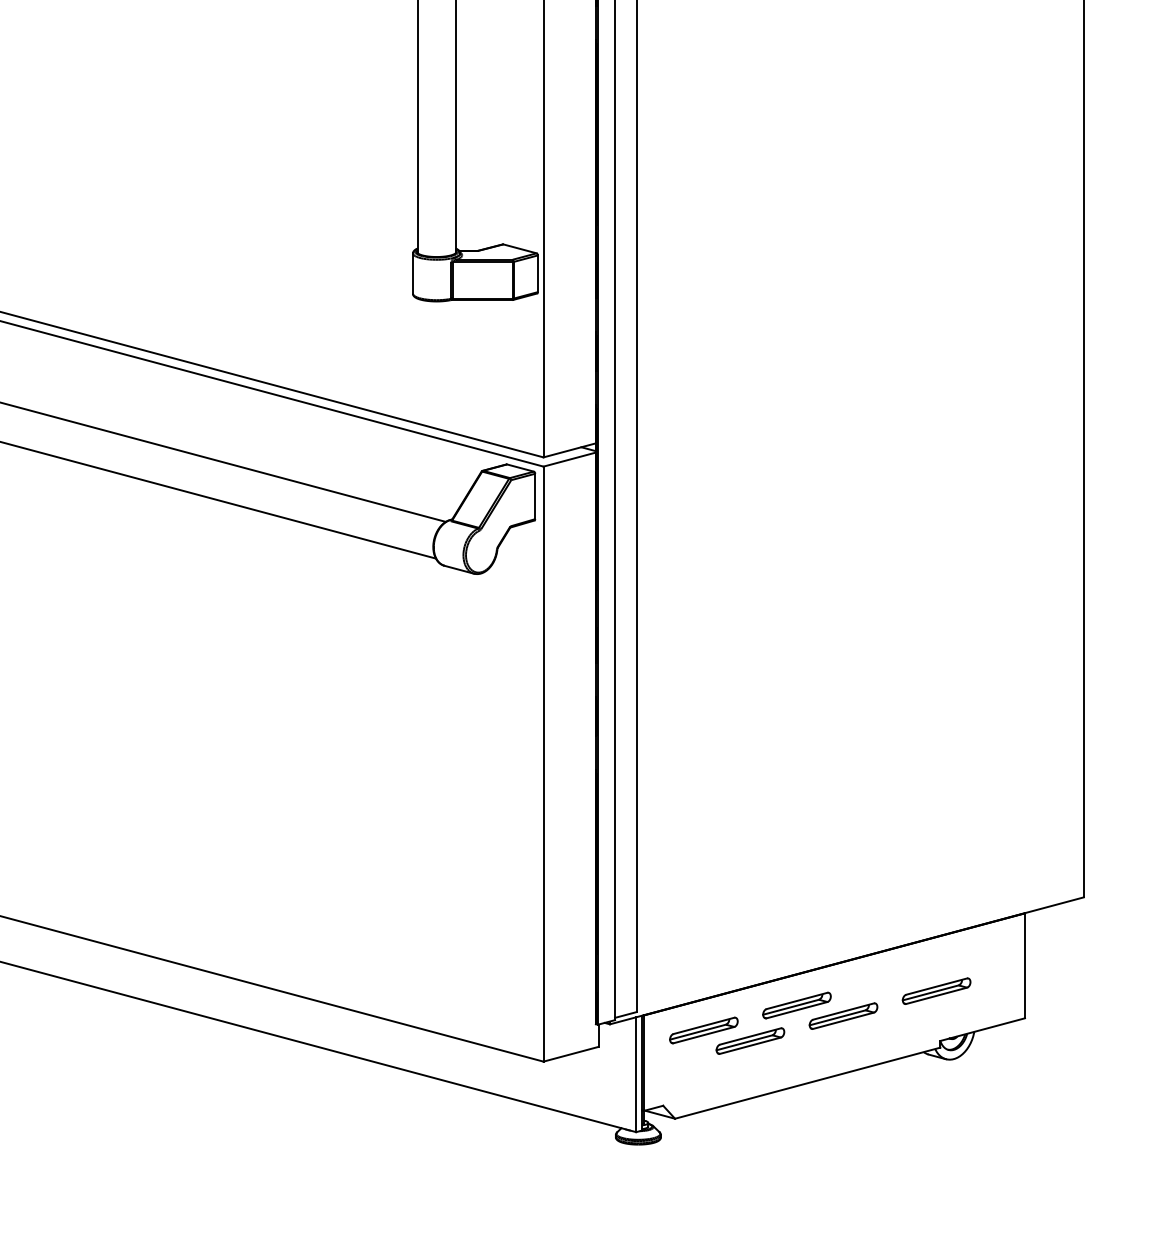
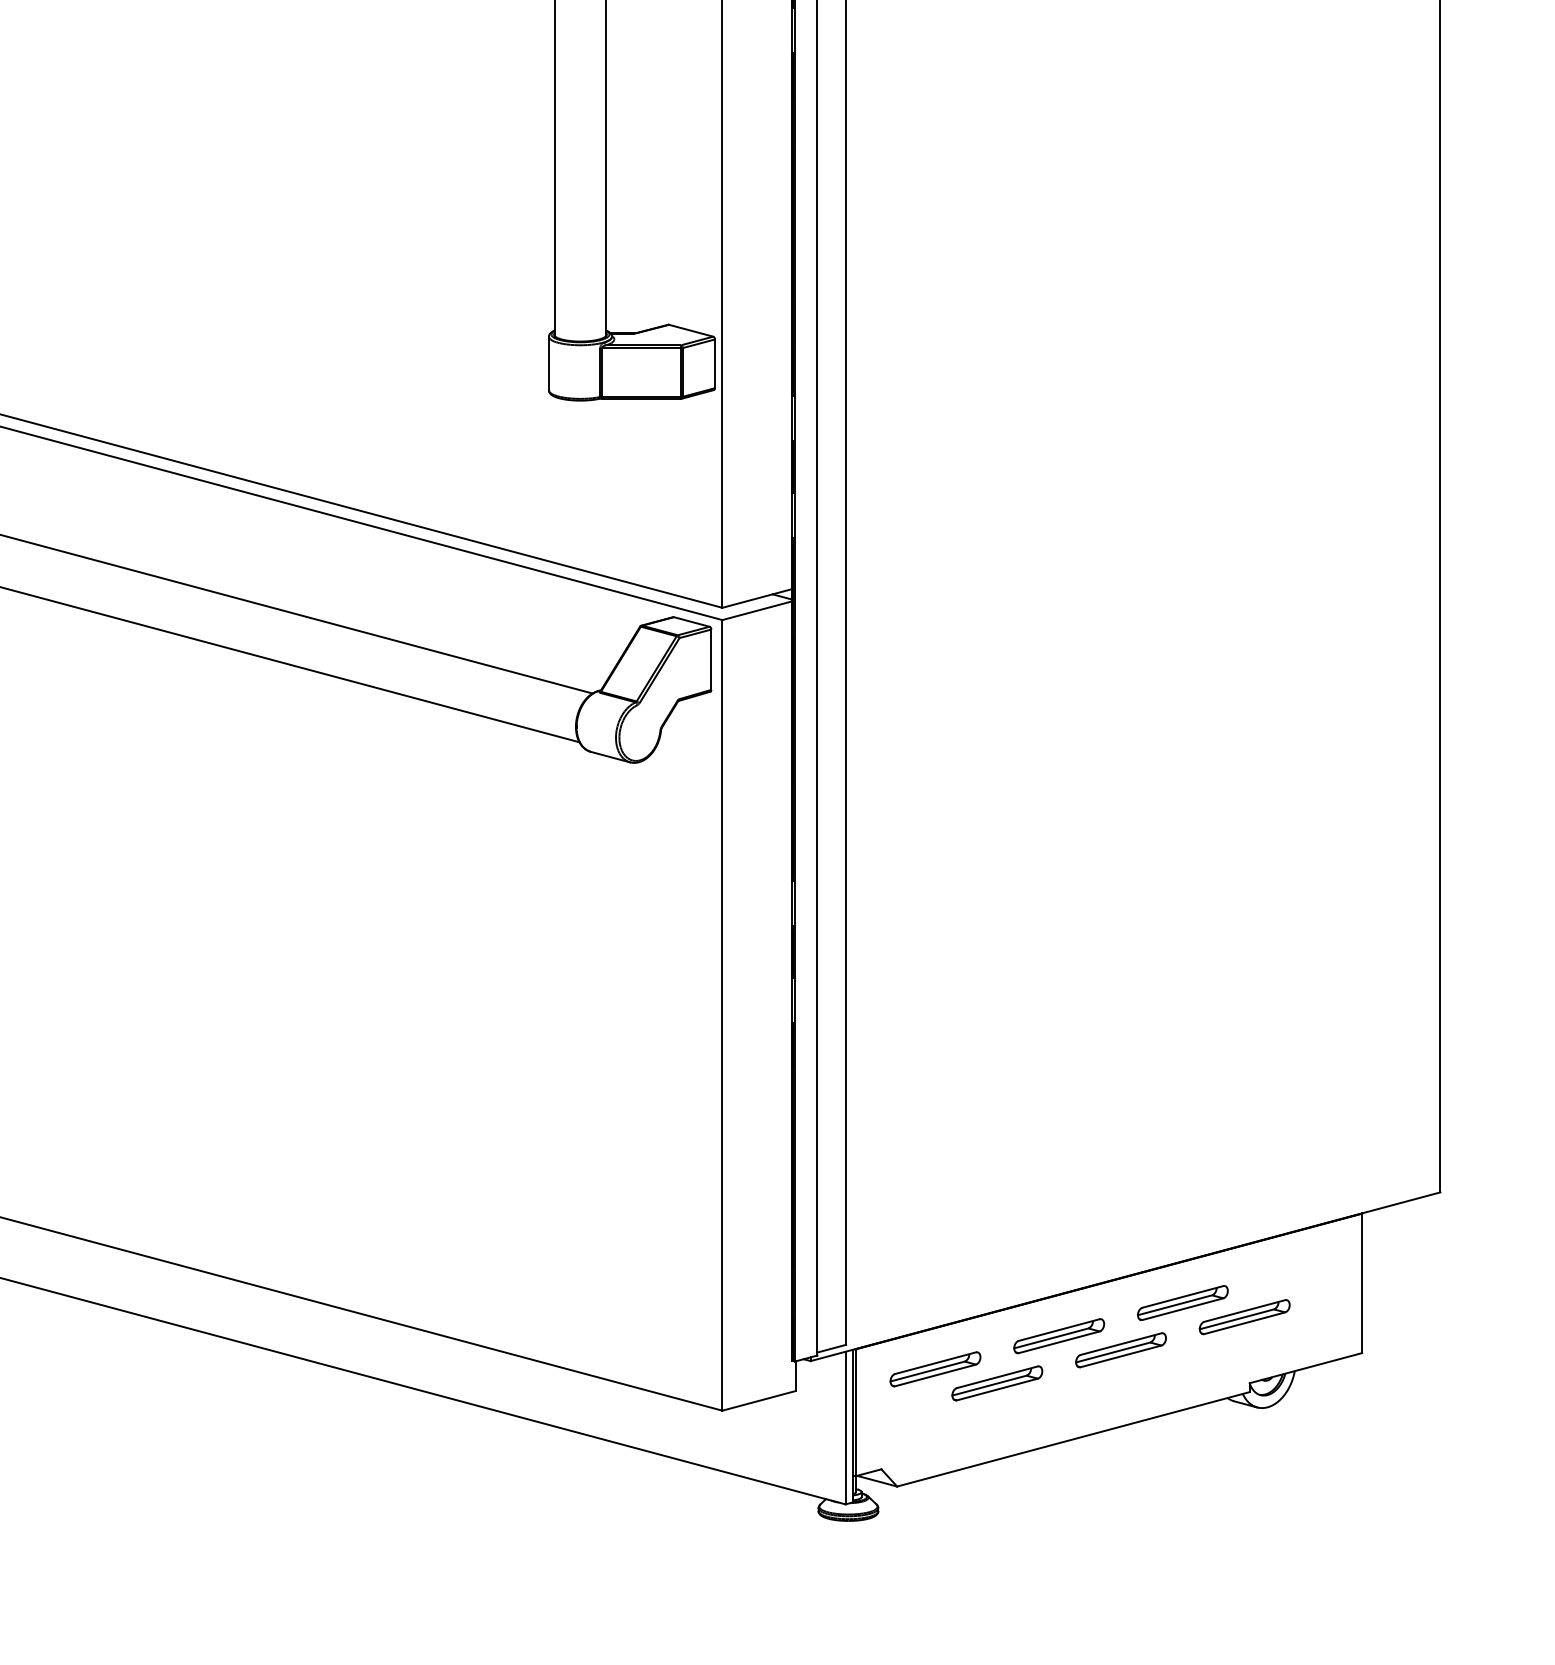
part: (889, 980) -> (1182, 1302), added

